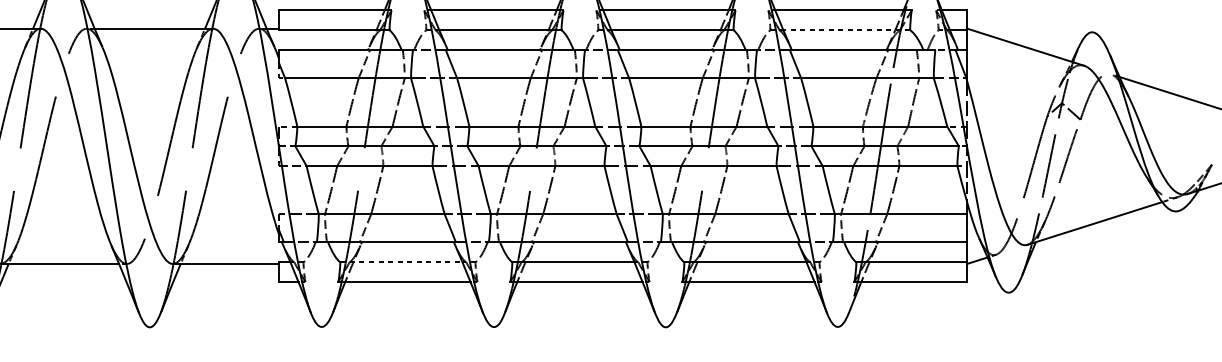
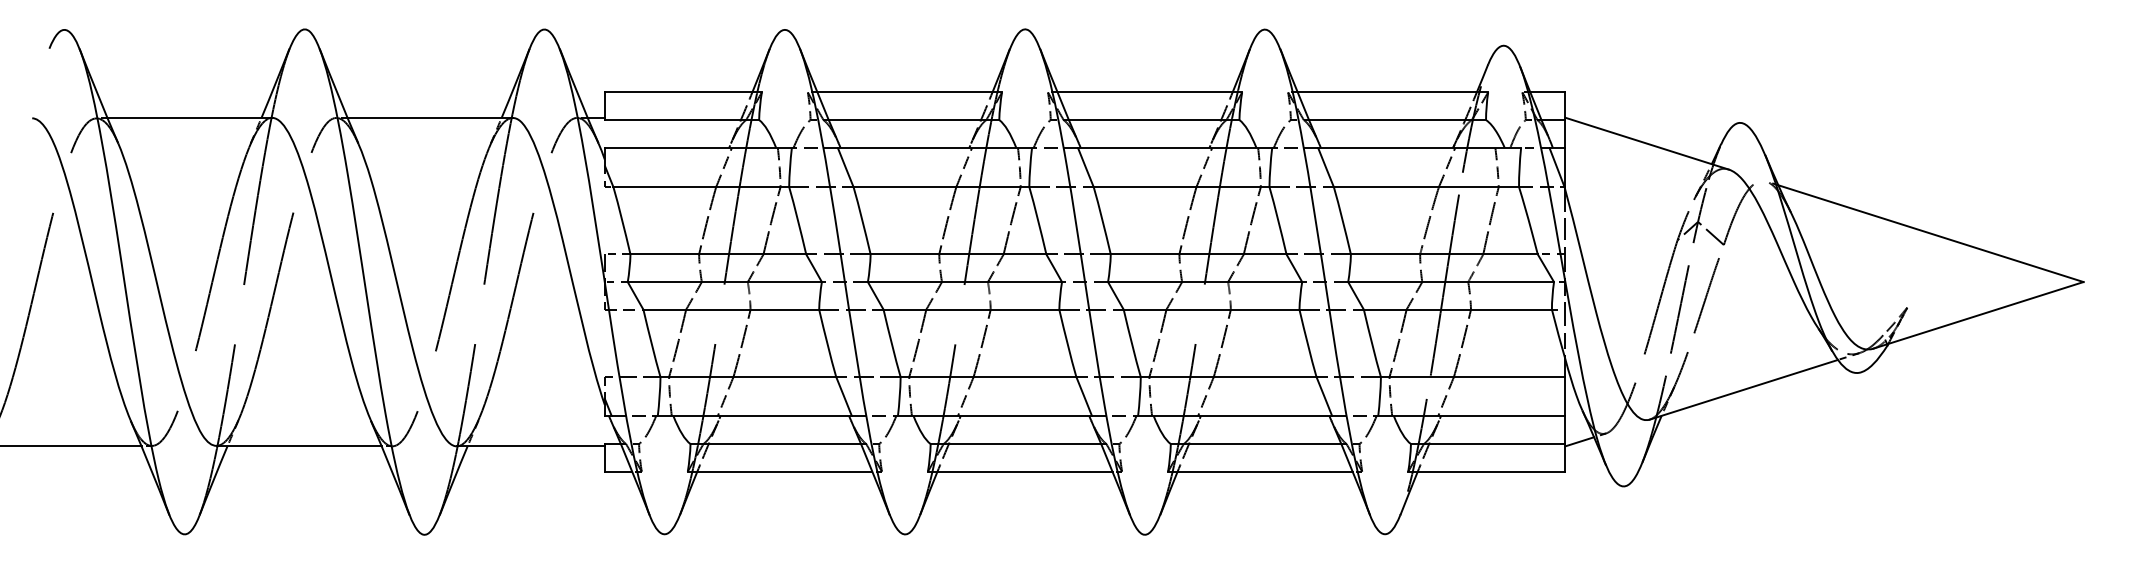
line: (846, 30) -> (1397, 120), dashed -> solid
line: (401, 262) -> (776, 444), dashed -> solid

